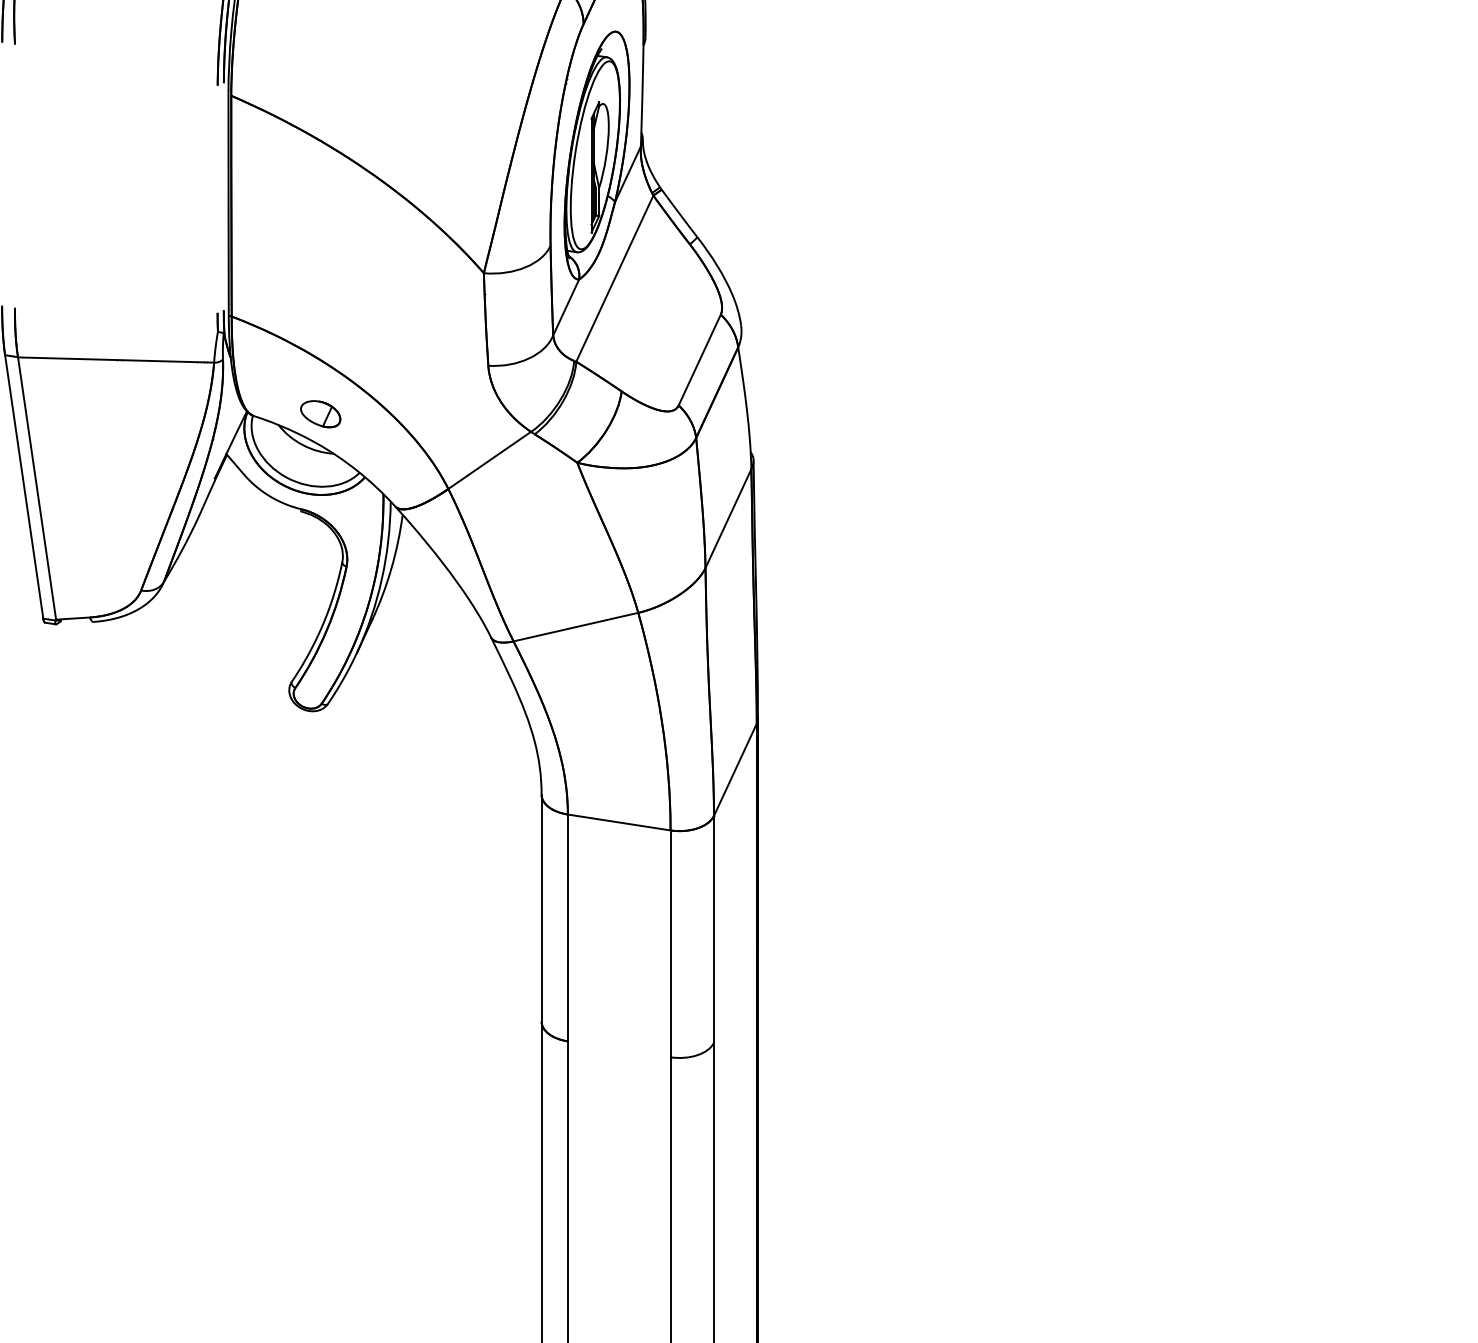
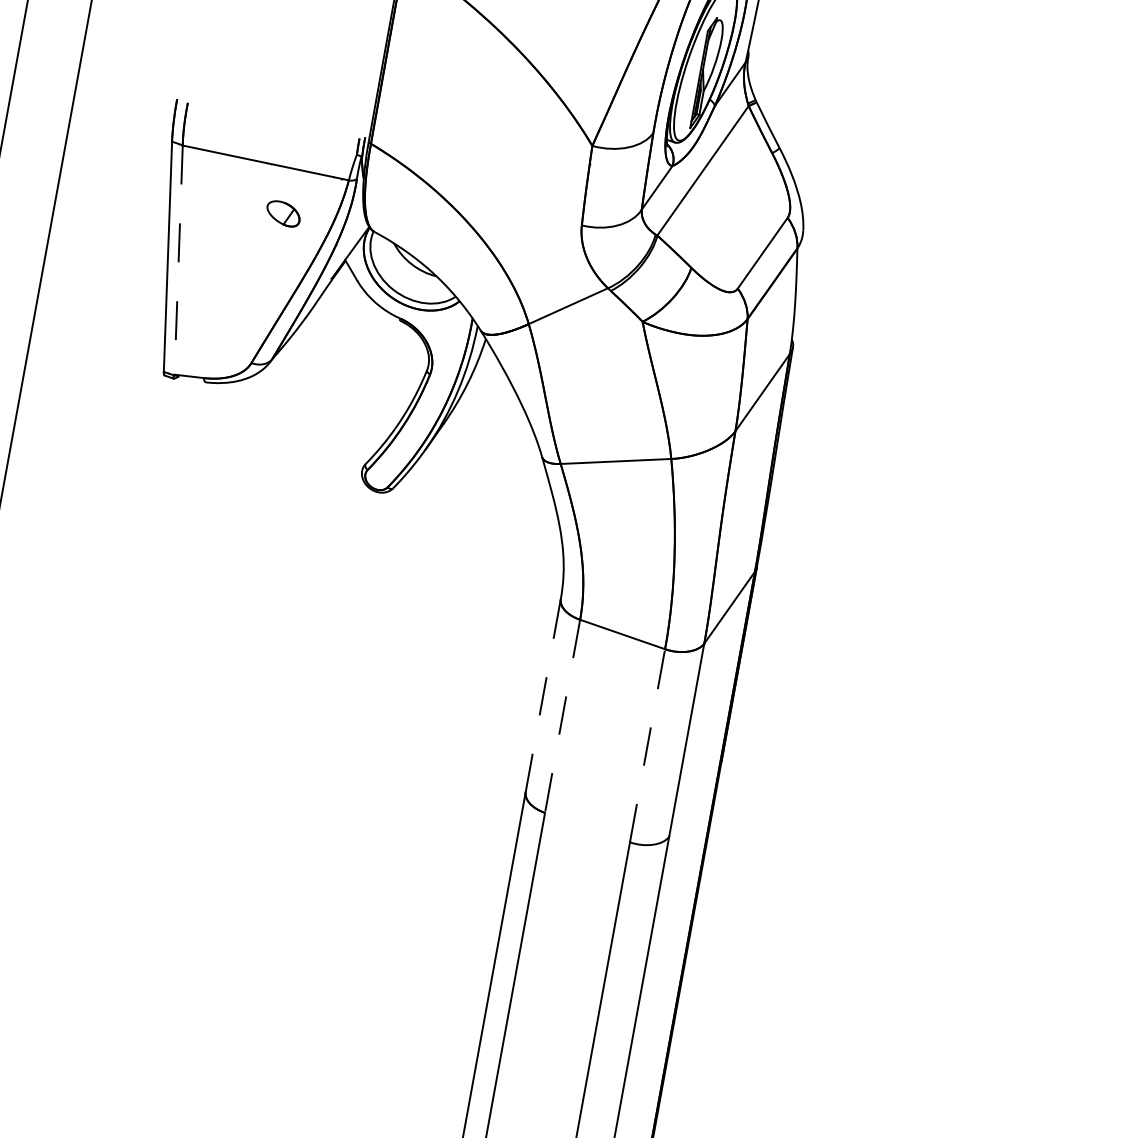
part: (320, 414) -> (283, 214), moved
line: (37, 489) -> (178, 261), solid -> dashed
line: (541, 907) -> (543, 694), solid -> dashed
line: (567, 928) -> (562, 716), solid -> dashed
line: (670, 943) -> (647, 745), solid -> dashed

